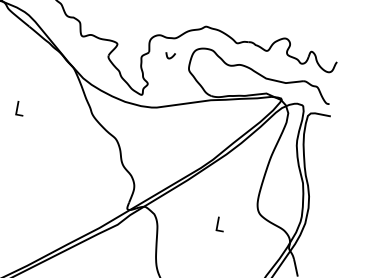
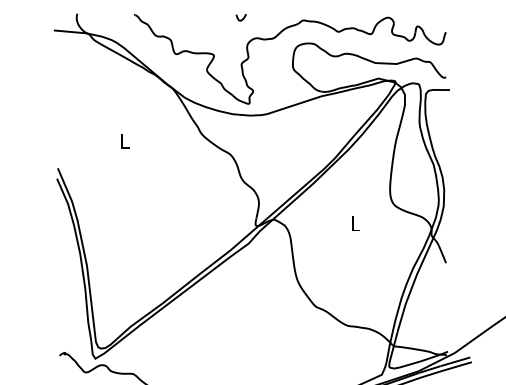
curve: (167, 55) -> (238, 17), moved

